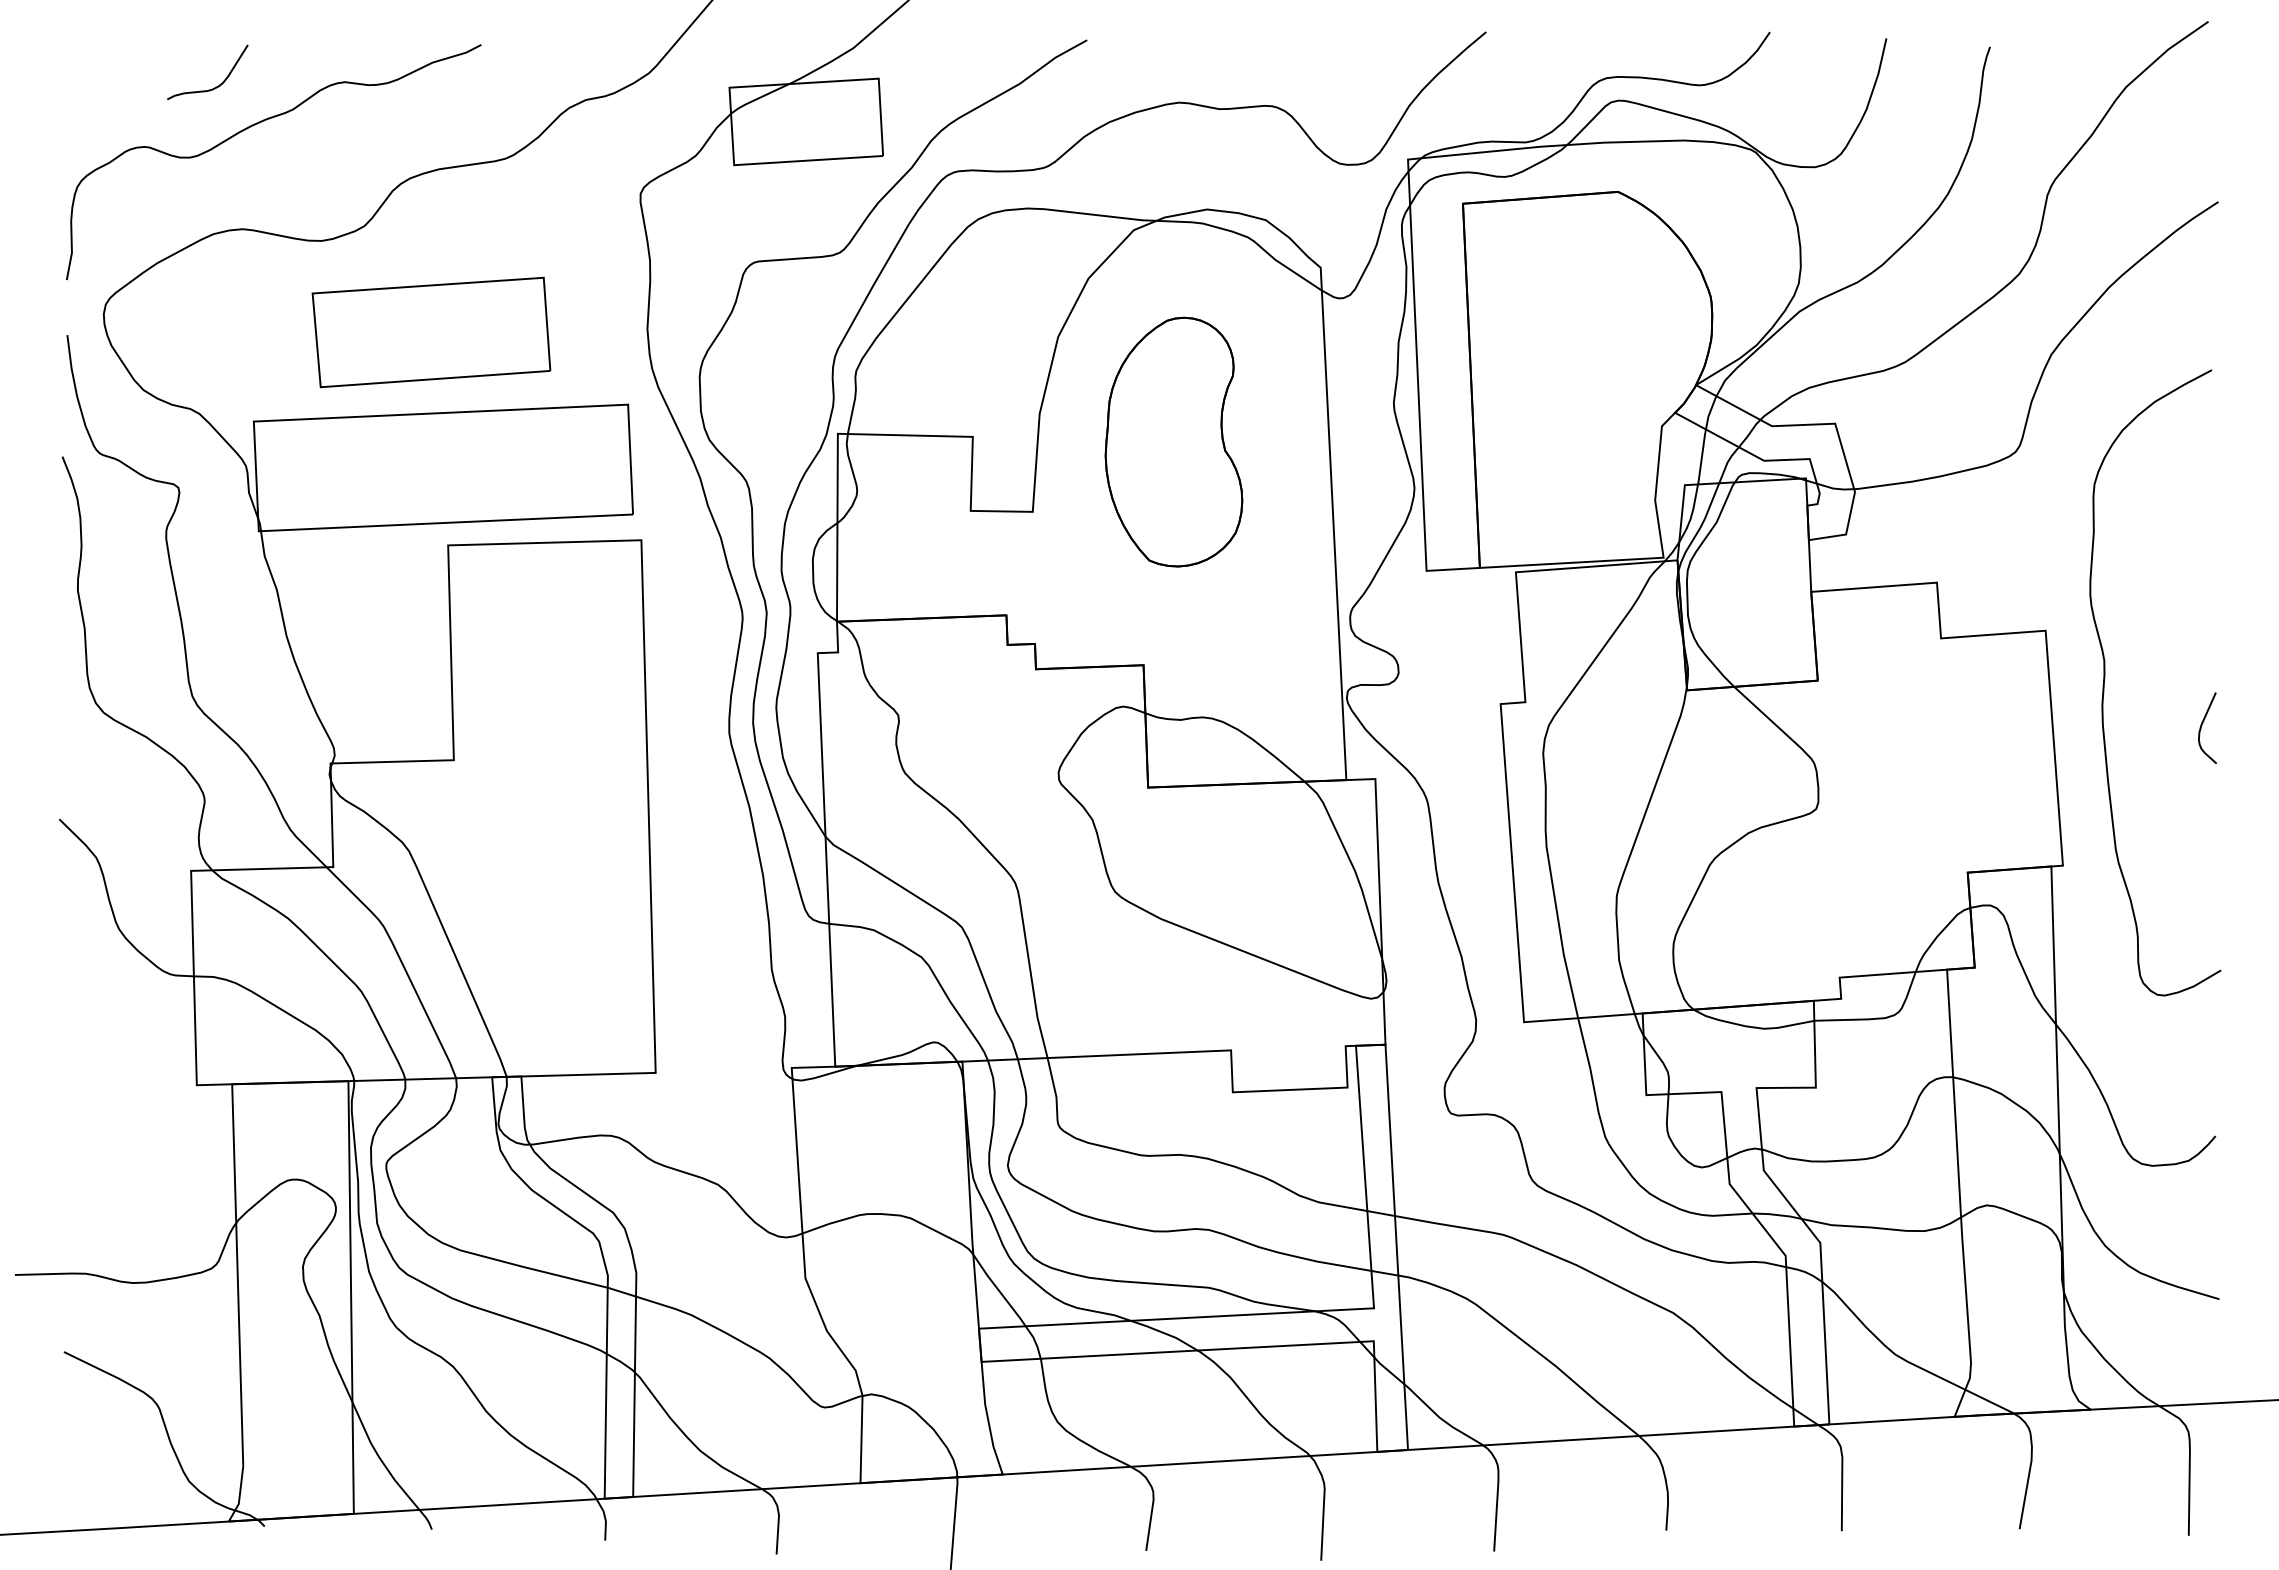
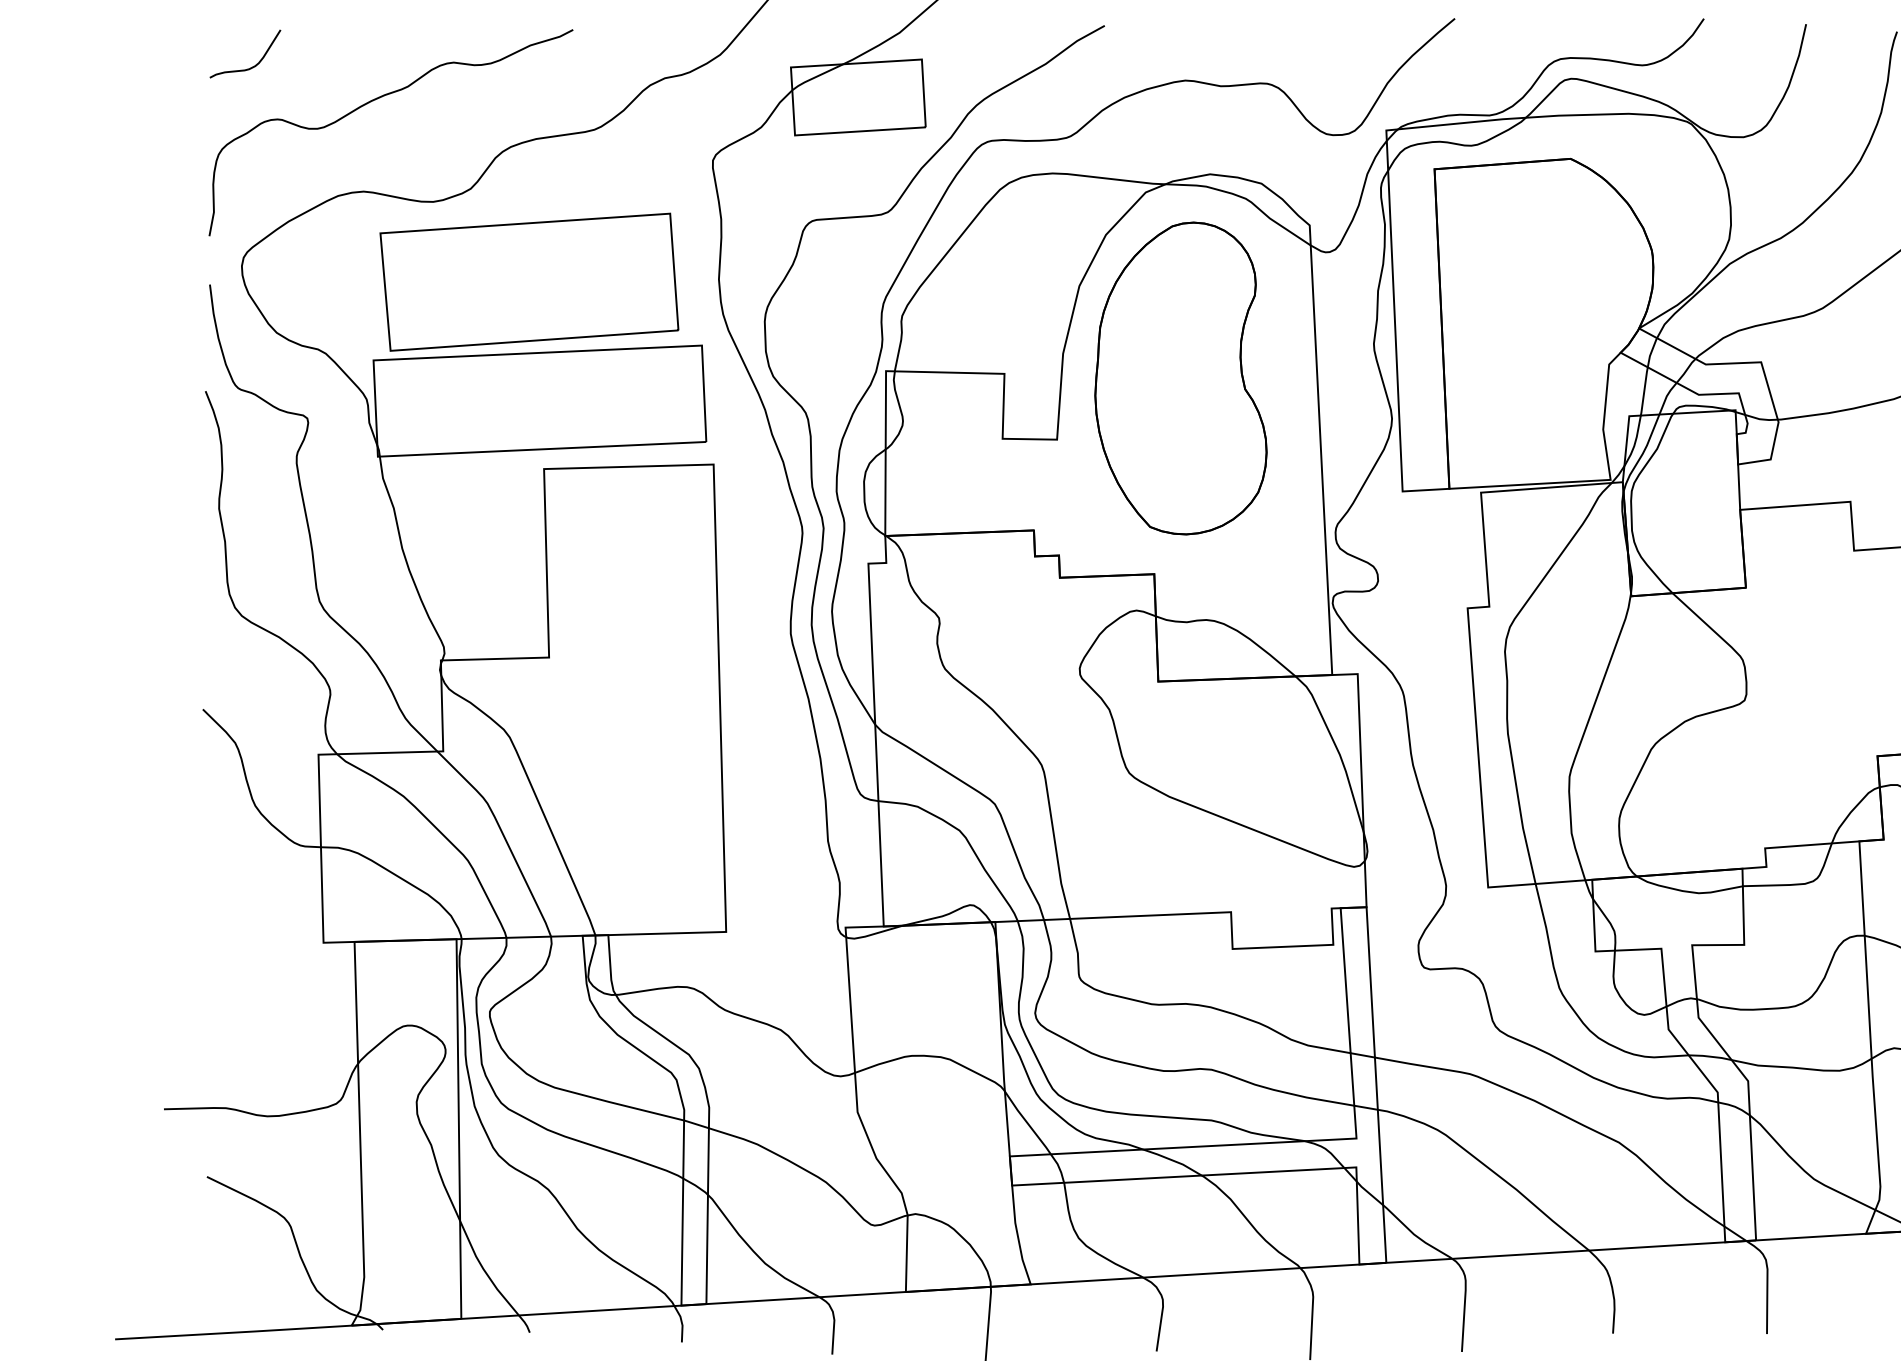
curve: (214, 87) -> (251, 67), moved
part: (431, 332) -> (529, 282), size x1.43
part: (1173, 441) -> (1180, 377), size x1.43

